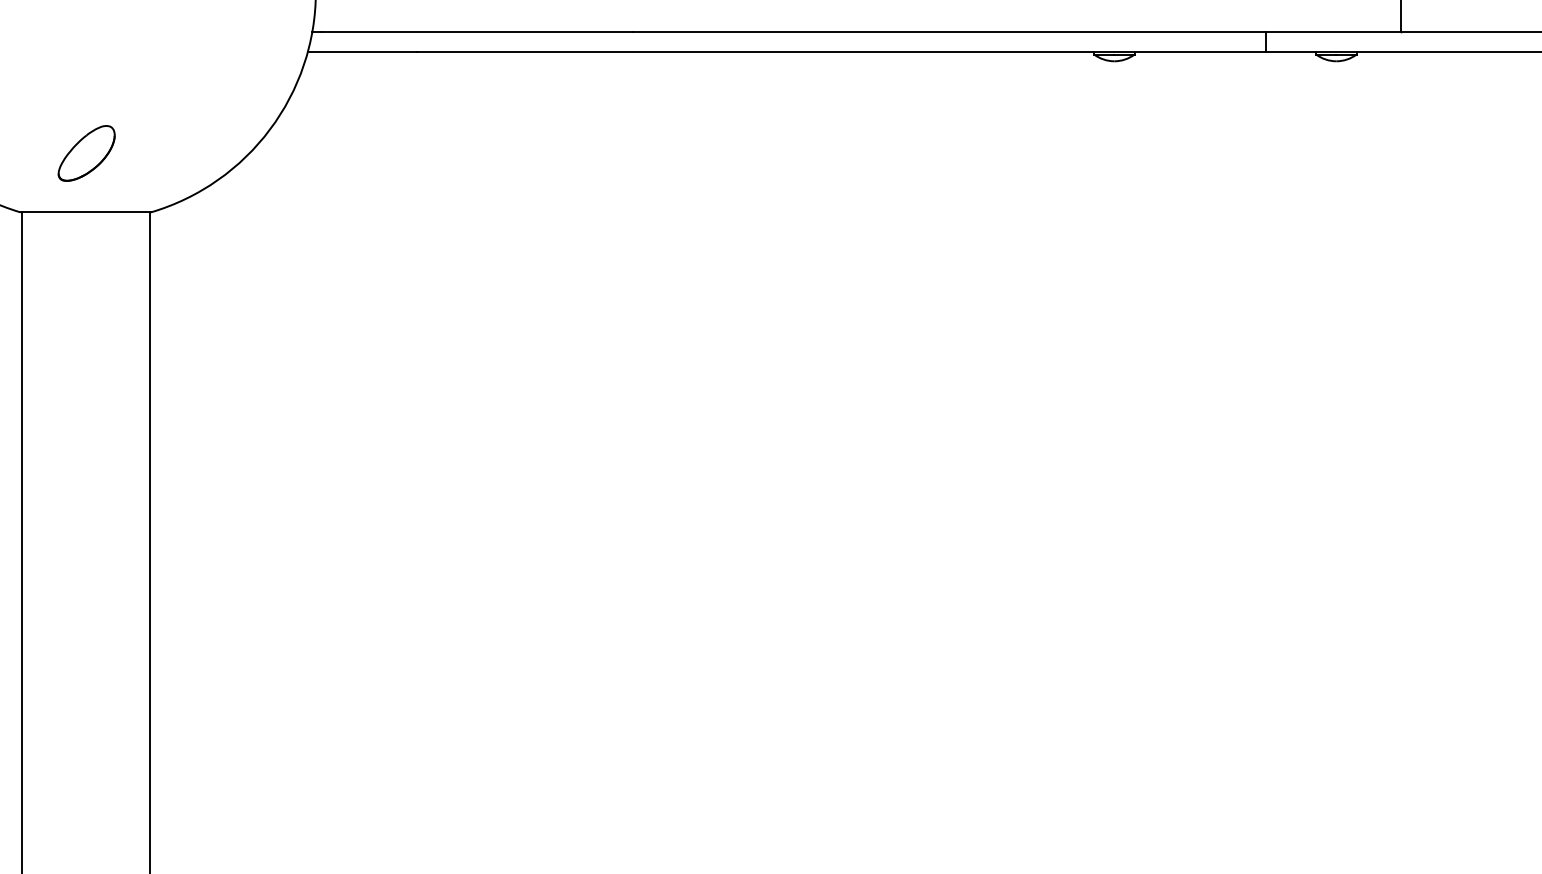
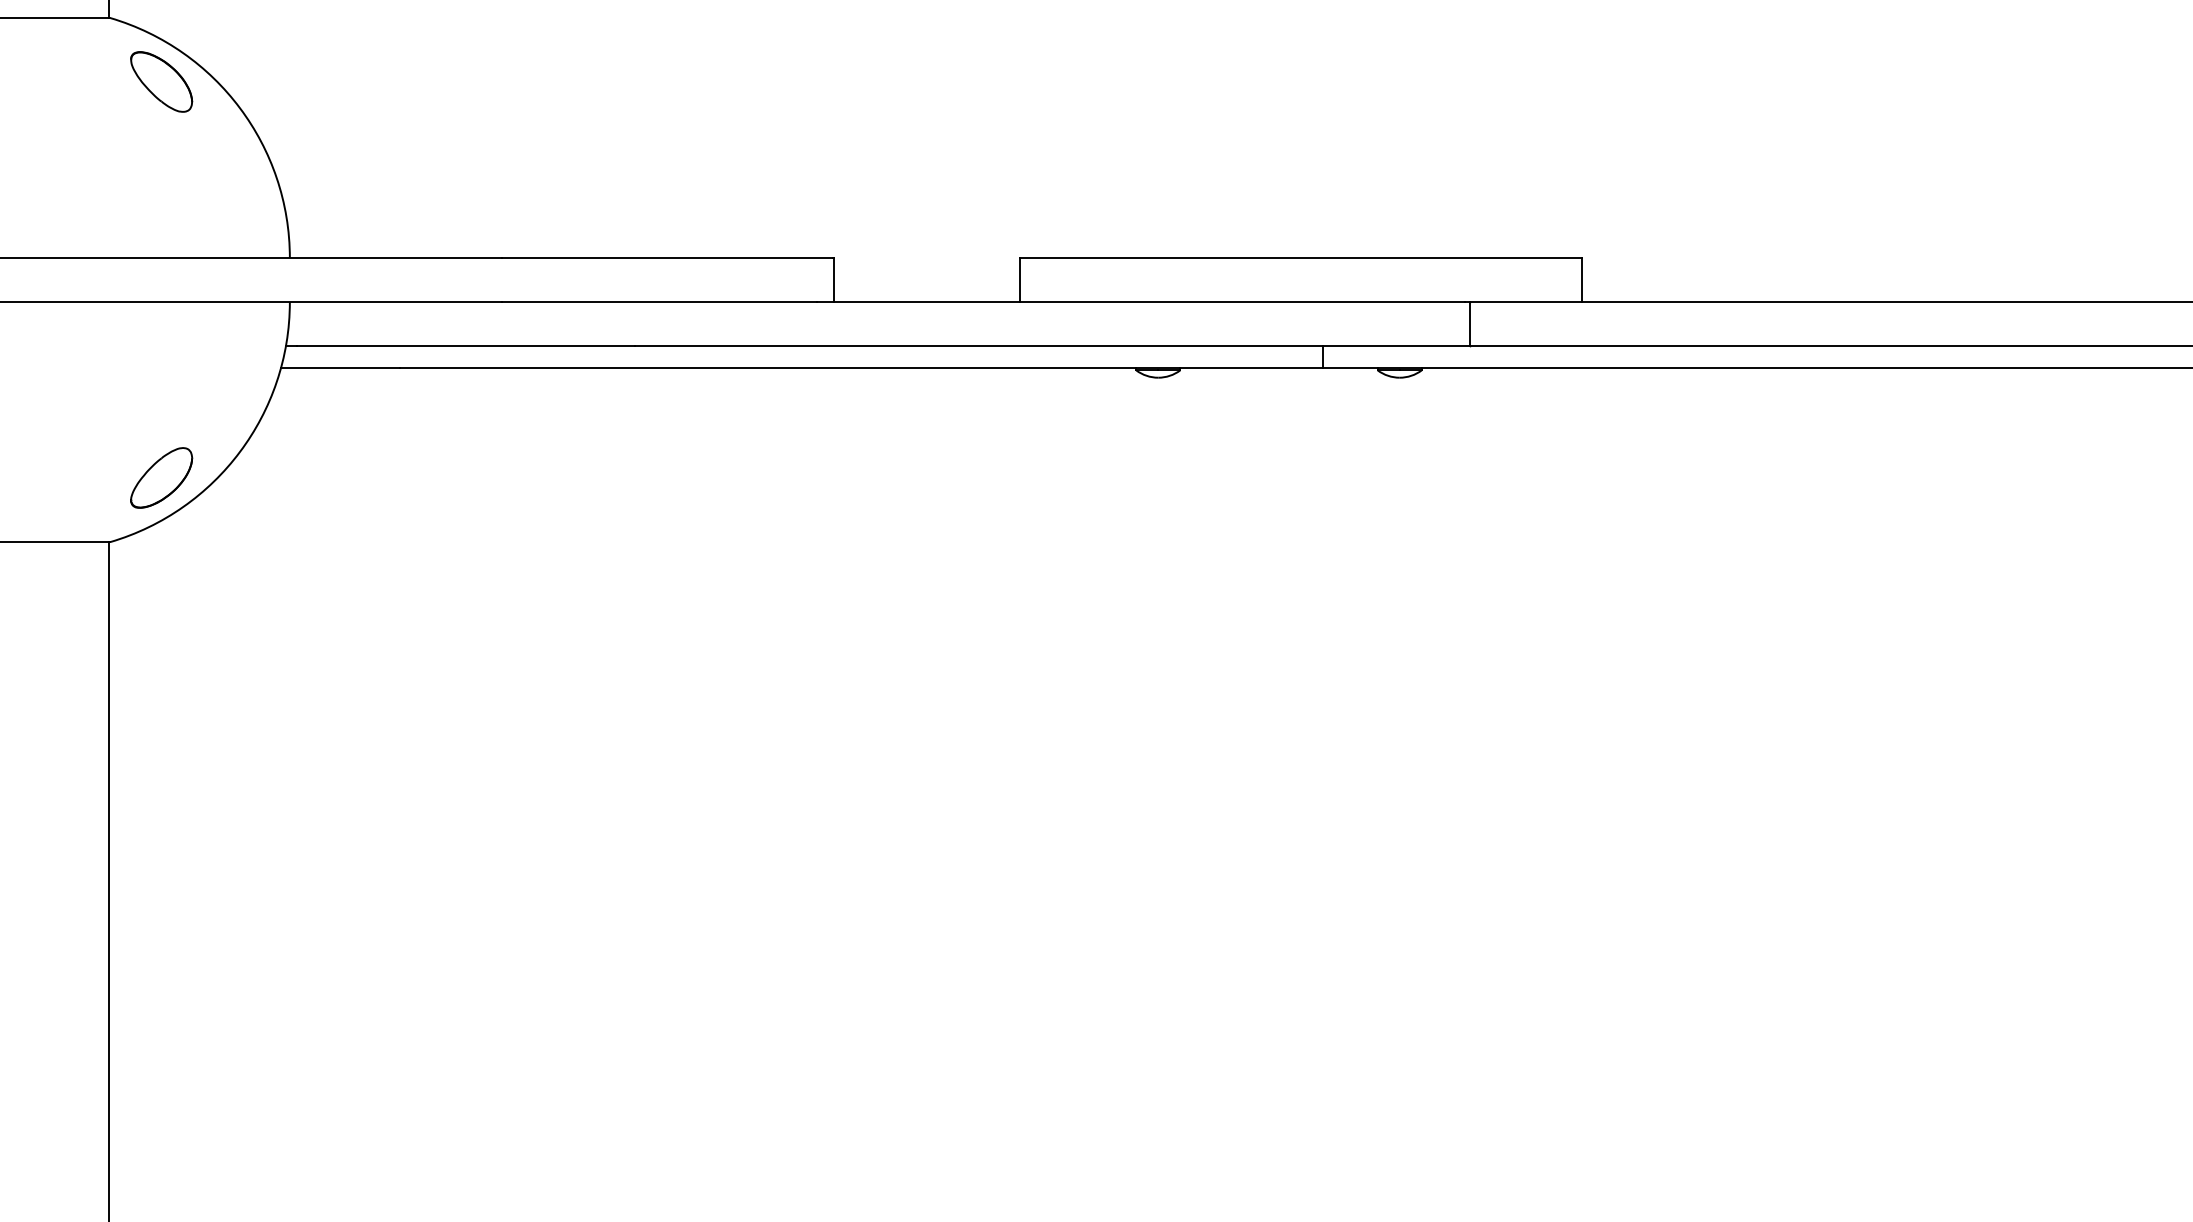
part: (86, 153) -> (161, 477), moved

